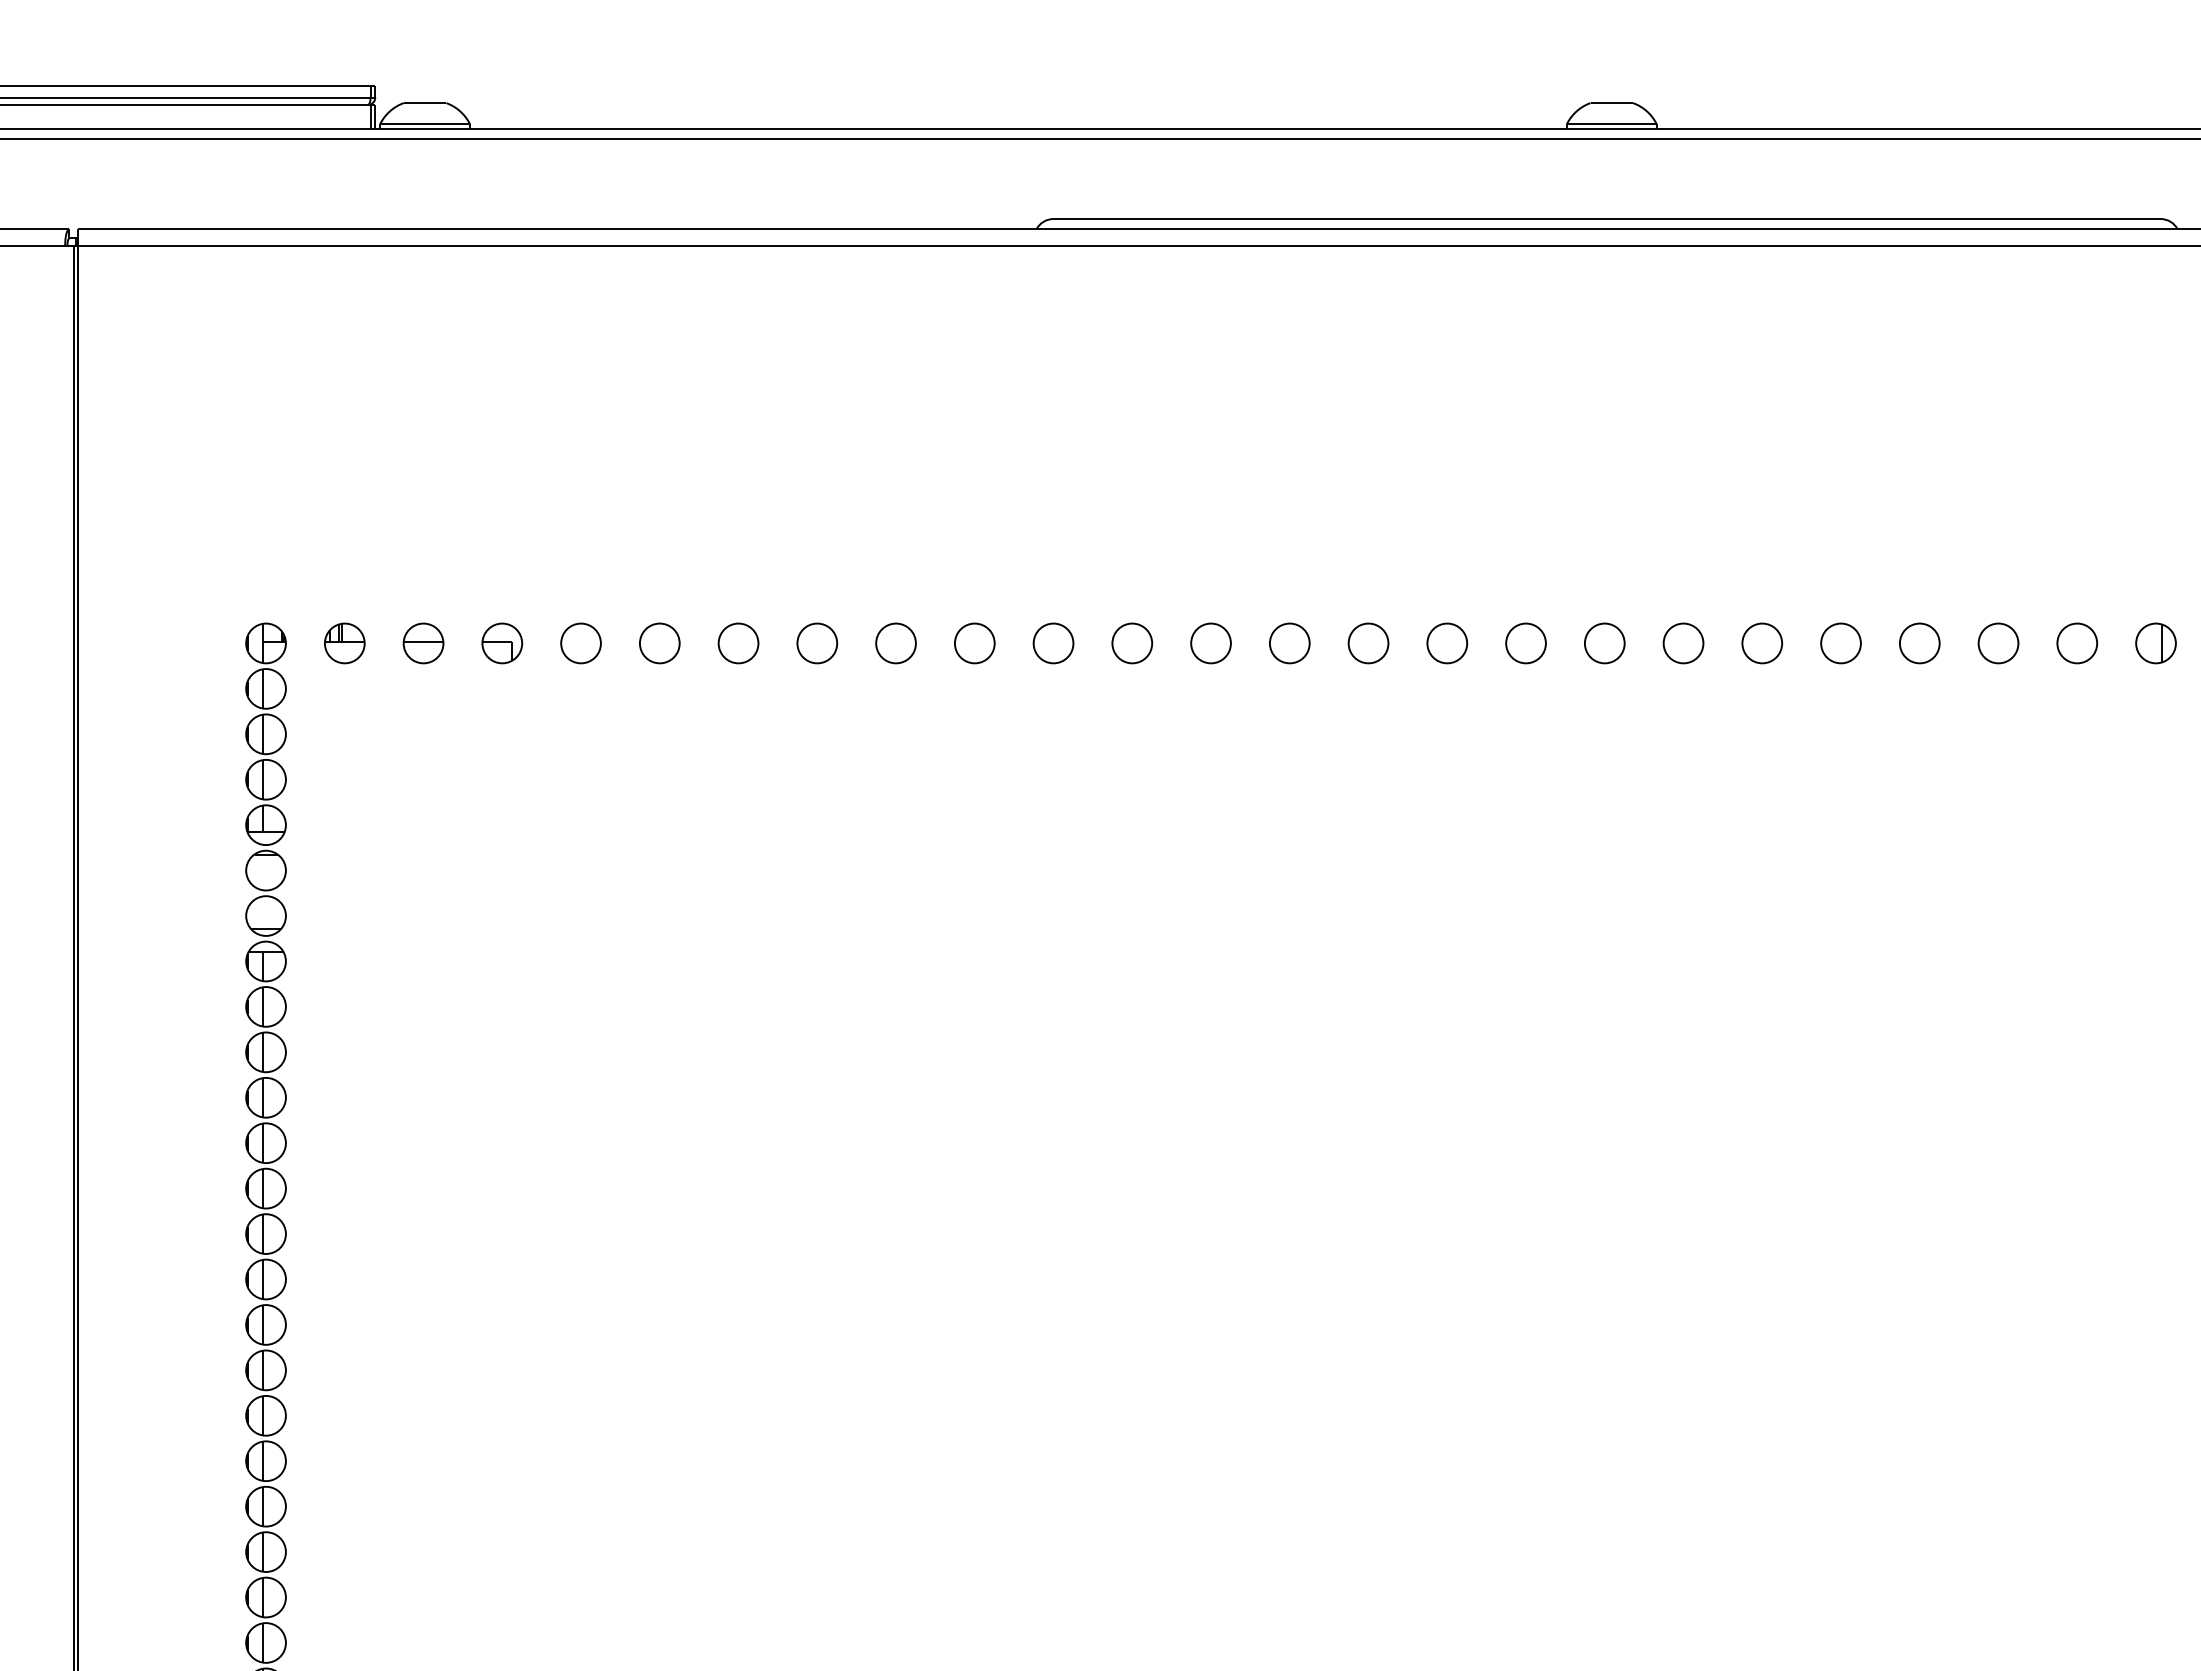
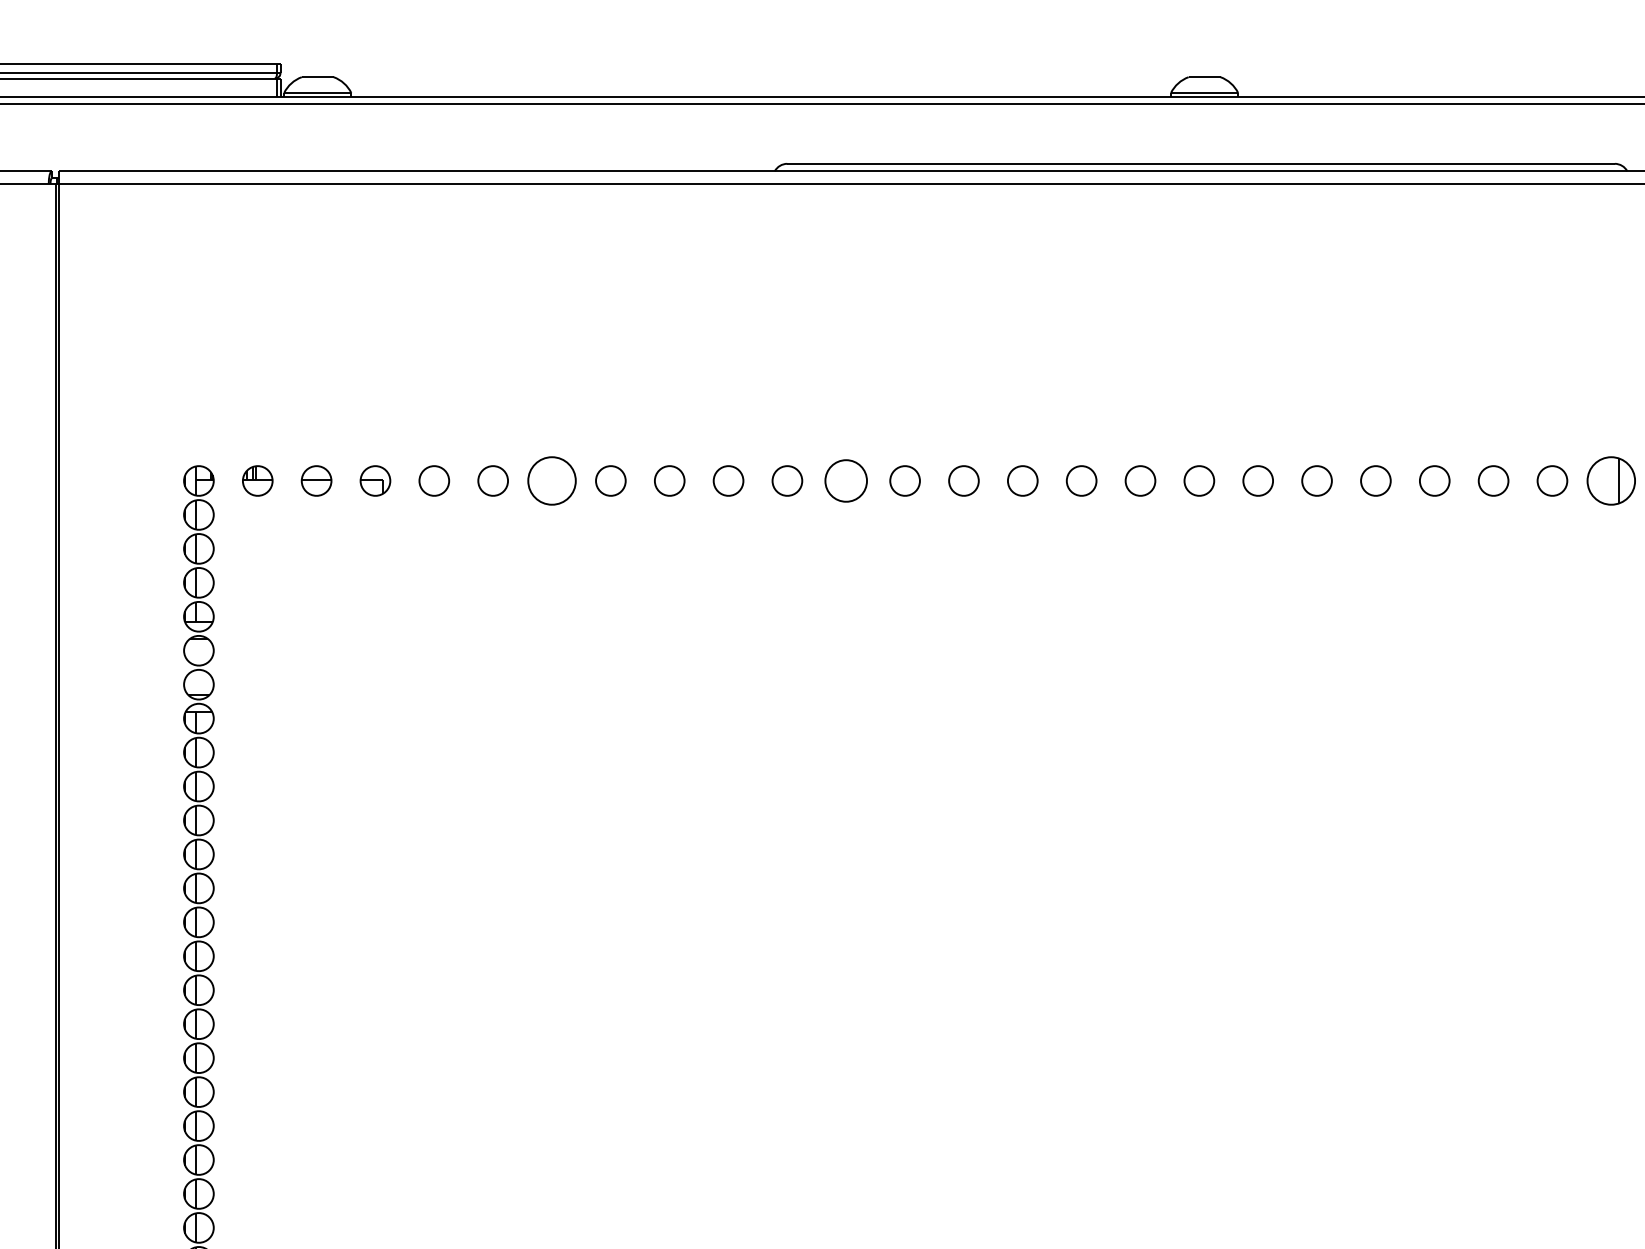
part: (738, 643) -> (551, 481), size x1.6
part: (1132, 643) -> (846, 481), size x1.4
part: (2155, 643) -> (1610, 481), size x1.6

